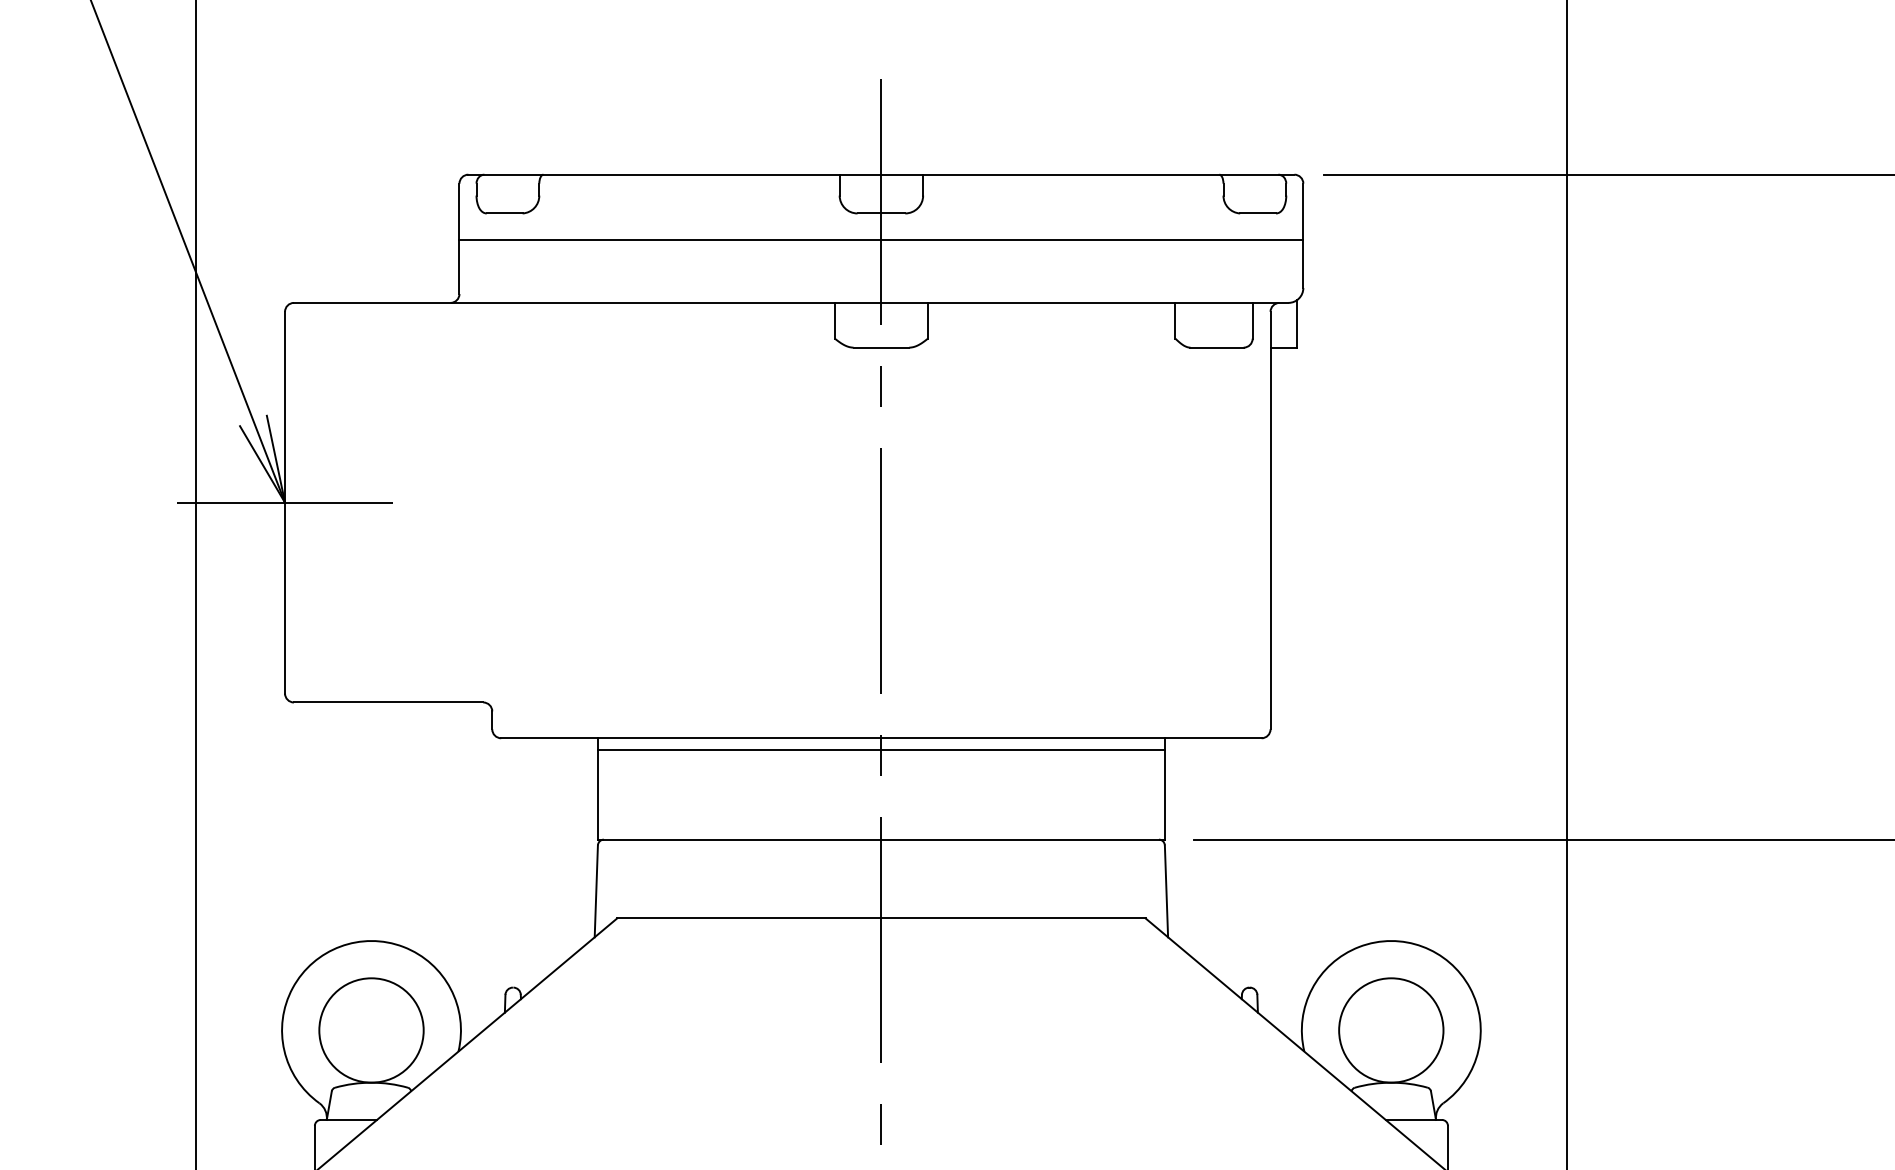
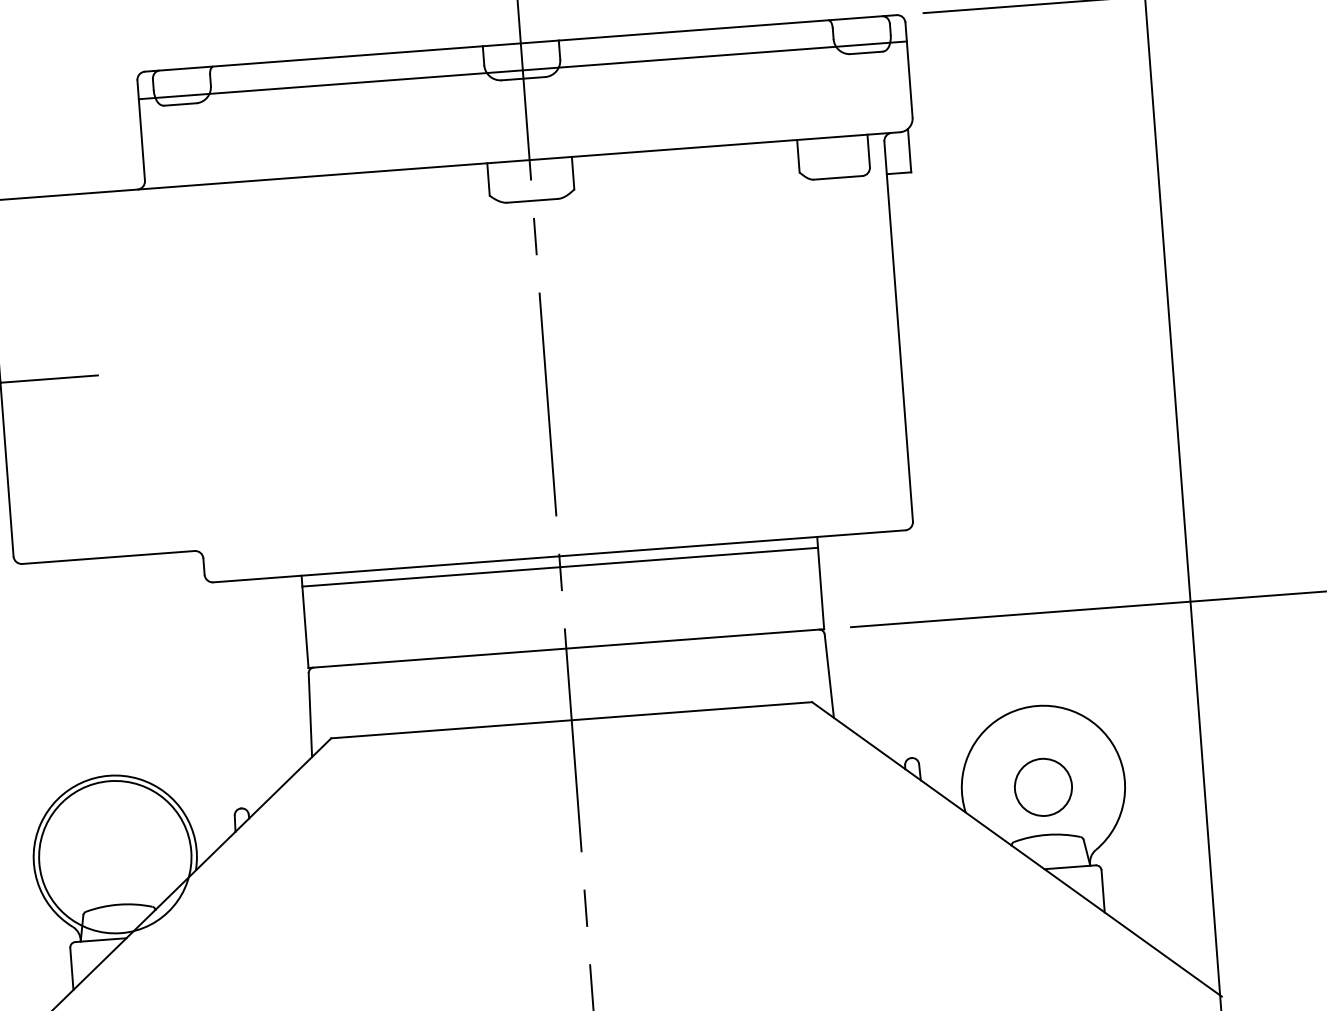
line: (881, 240) -> (522, 70), moved
circle: (371, 1030) -> (115, 857), size x1.6
circle: (1391, 1030) -> (1043, 787), size x0.6

